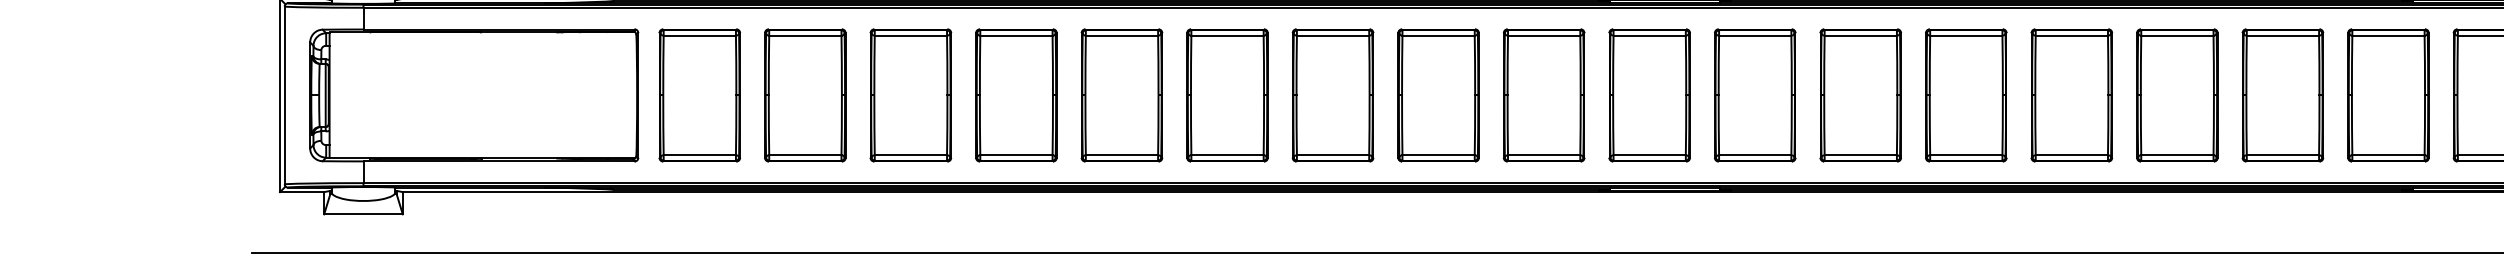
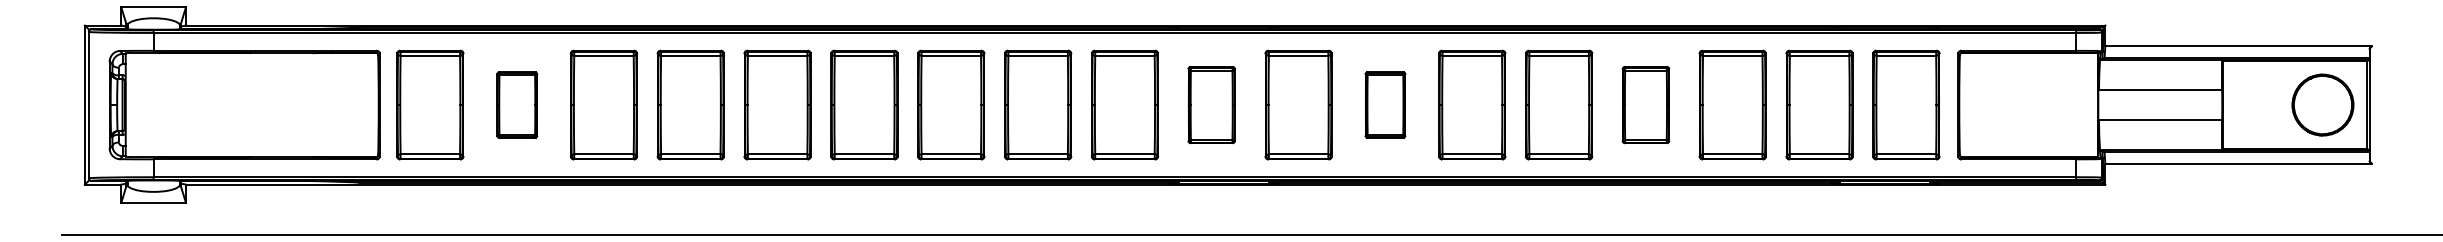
part: (805, 94) -> (517, 104), size x0.6
part: (1649, 94) -> (1211, 104), size x0.7
part: (1860, 94) -> (1385, 104), size x0.6
part: (2176, 94) -> (1645, 104), size x0.7

